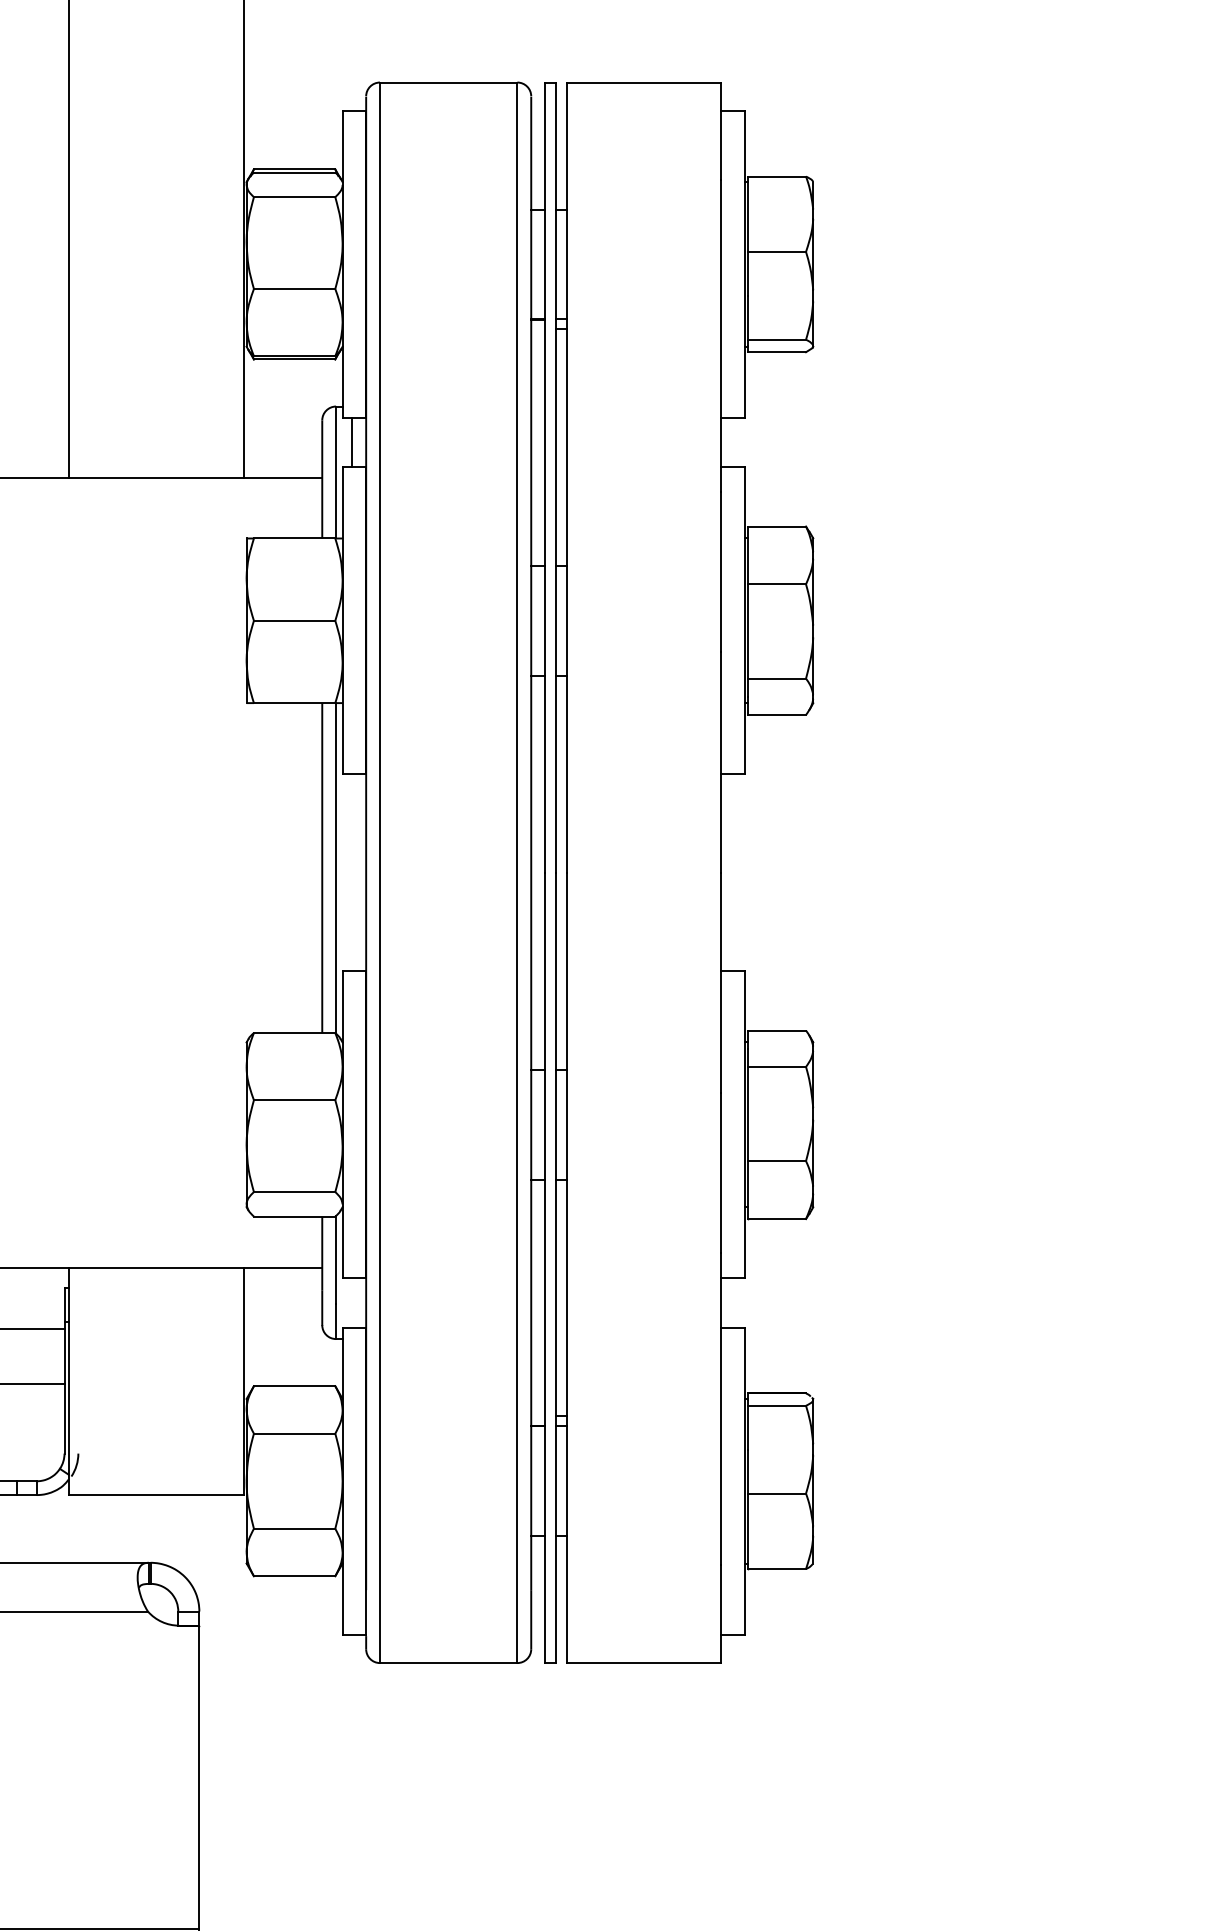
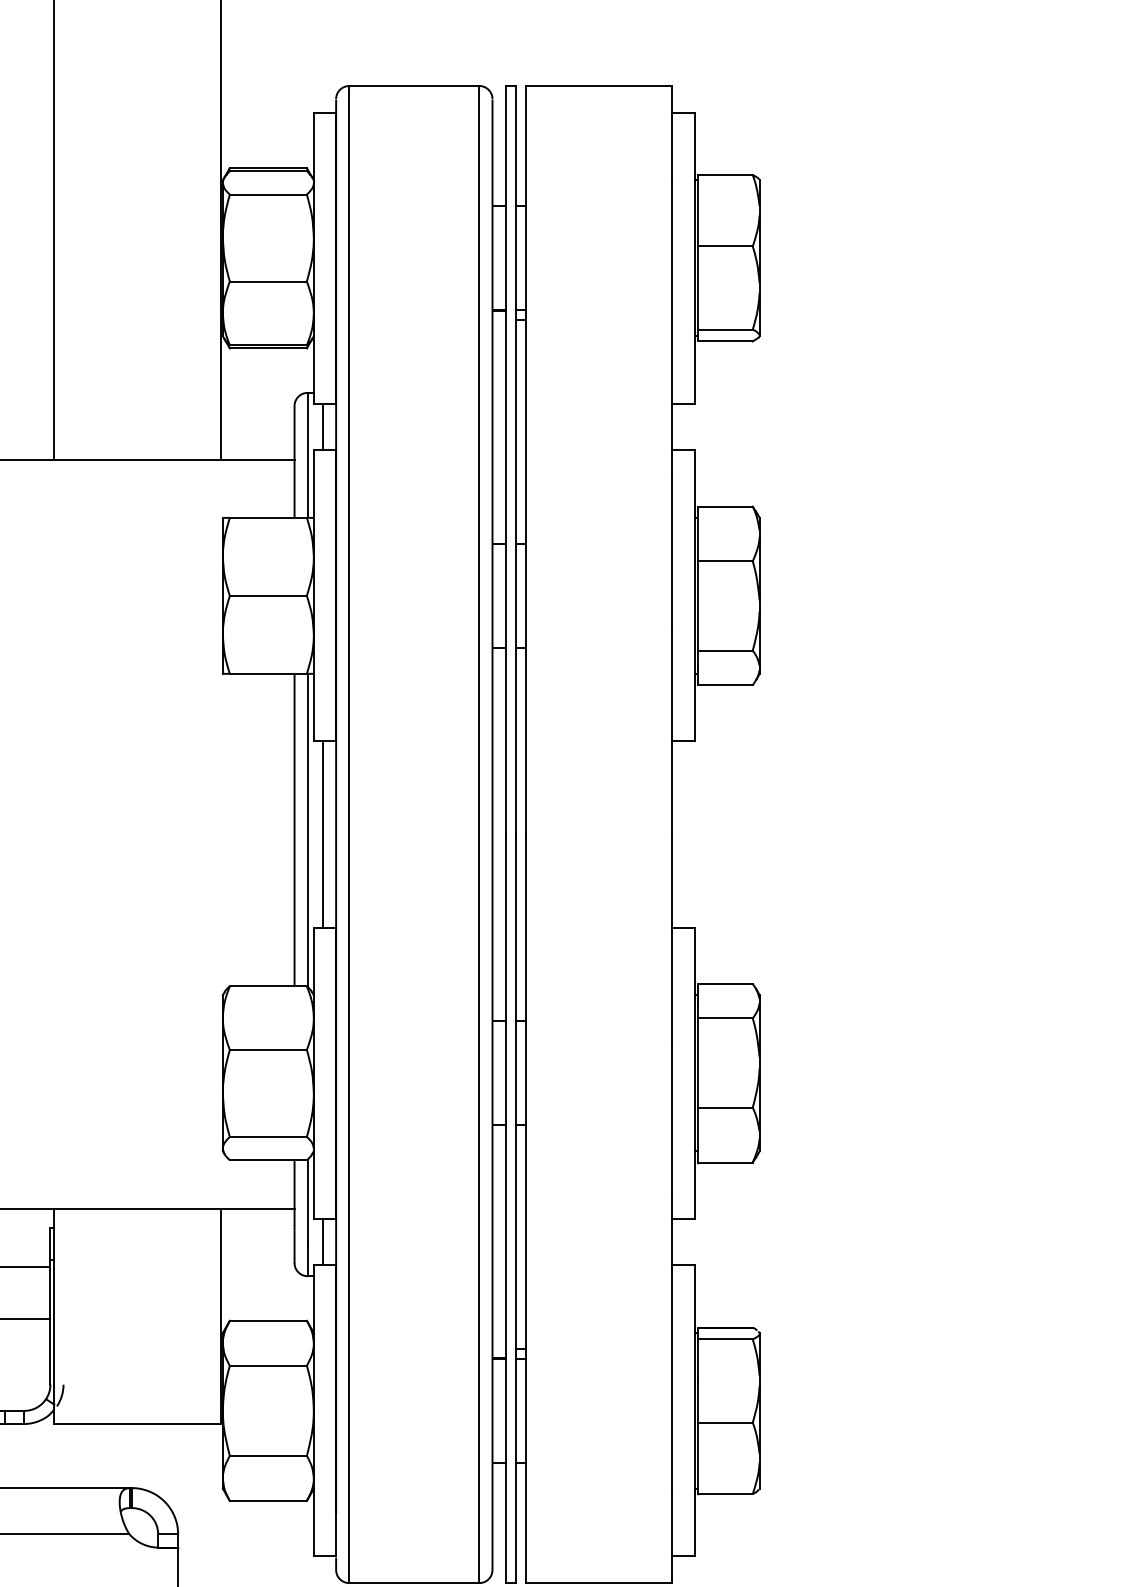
line: (352, 872) -> (323, 834), added
line: (352, 1302) -> (323, 1241), added

